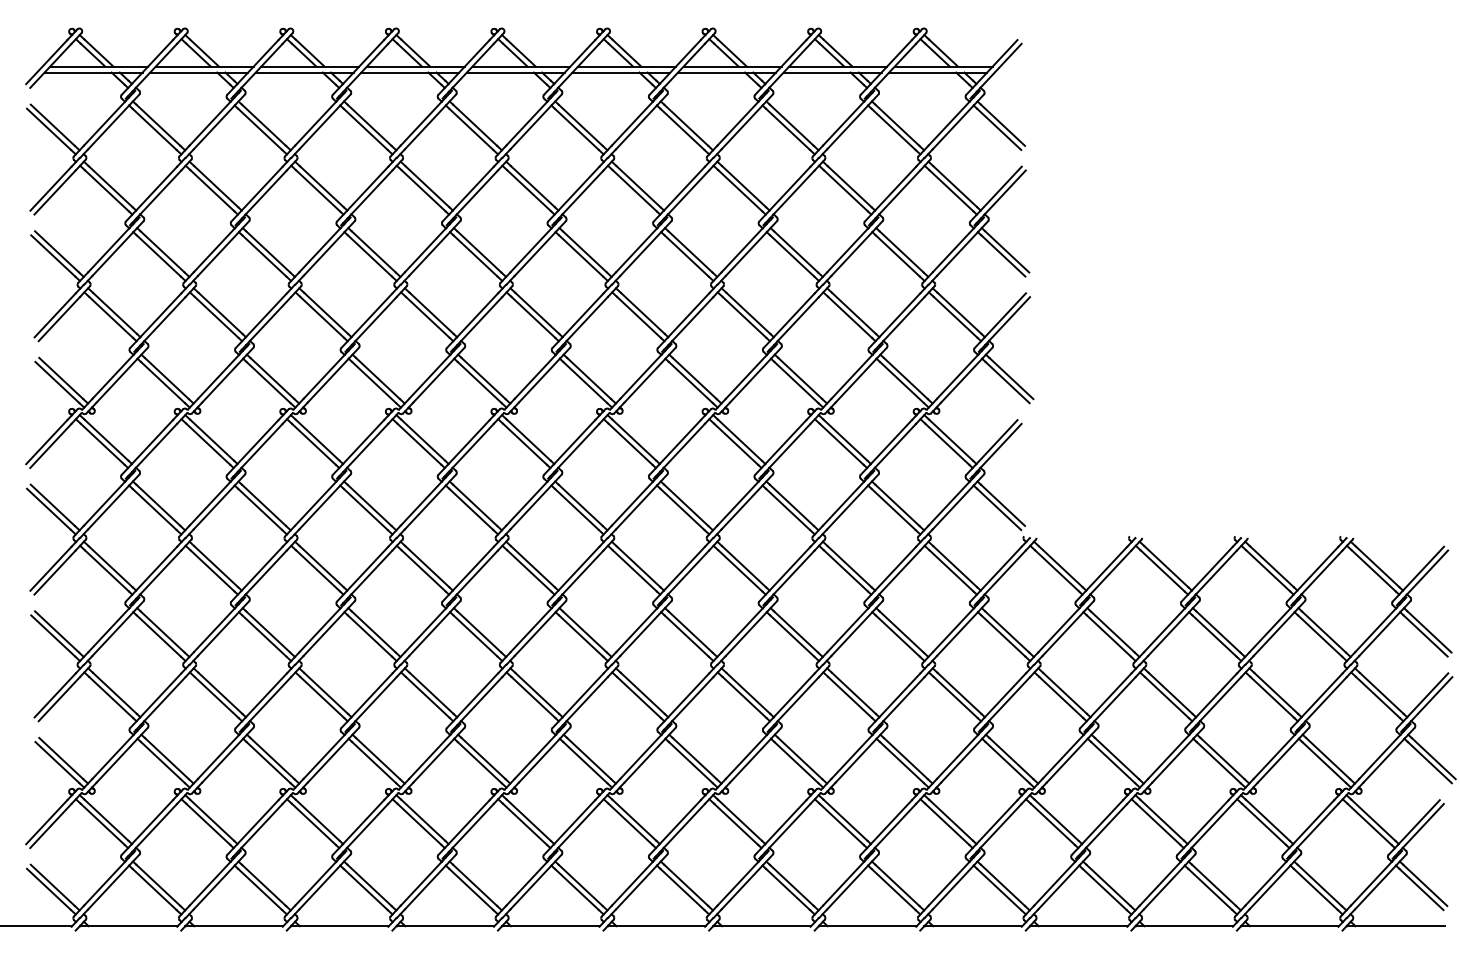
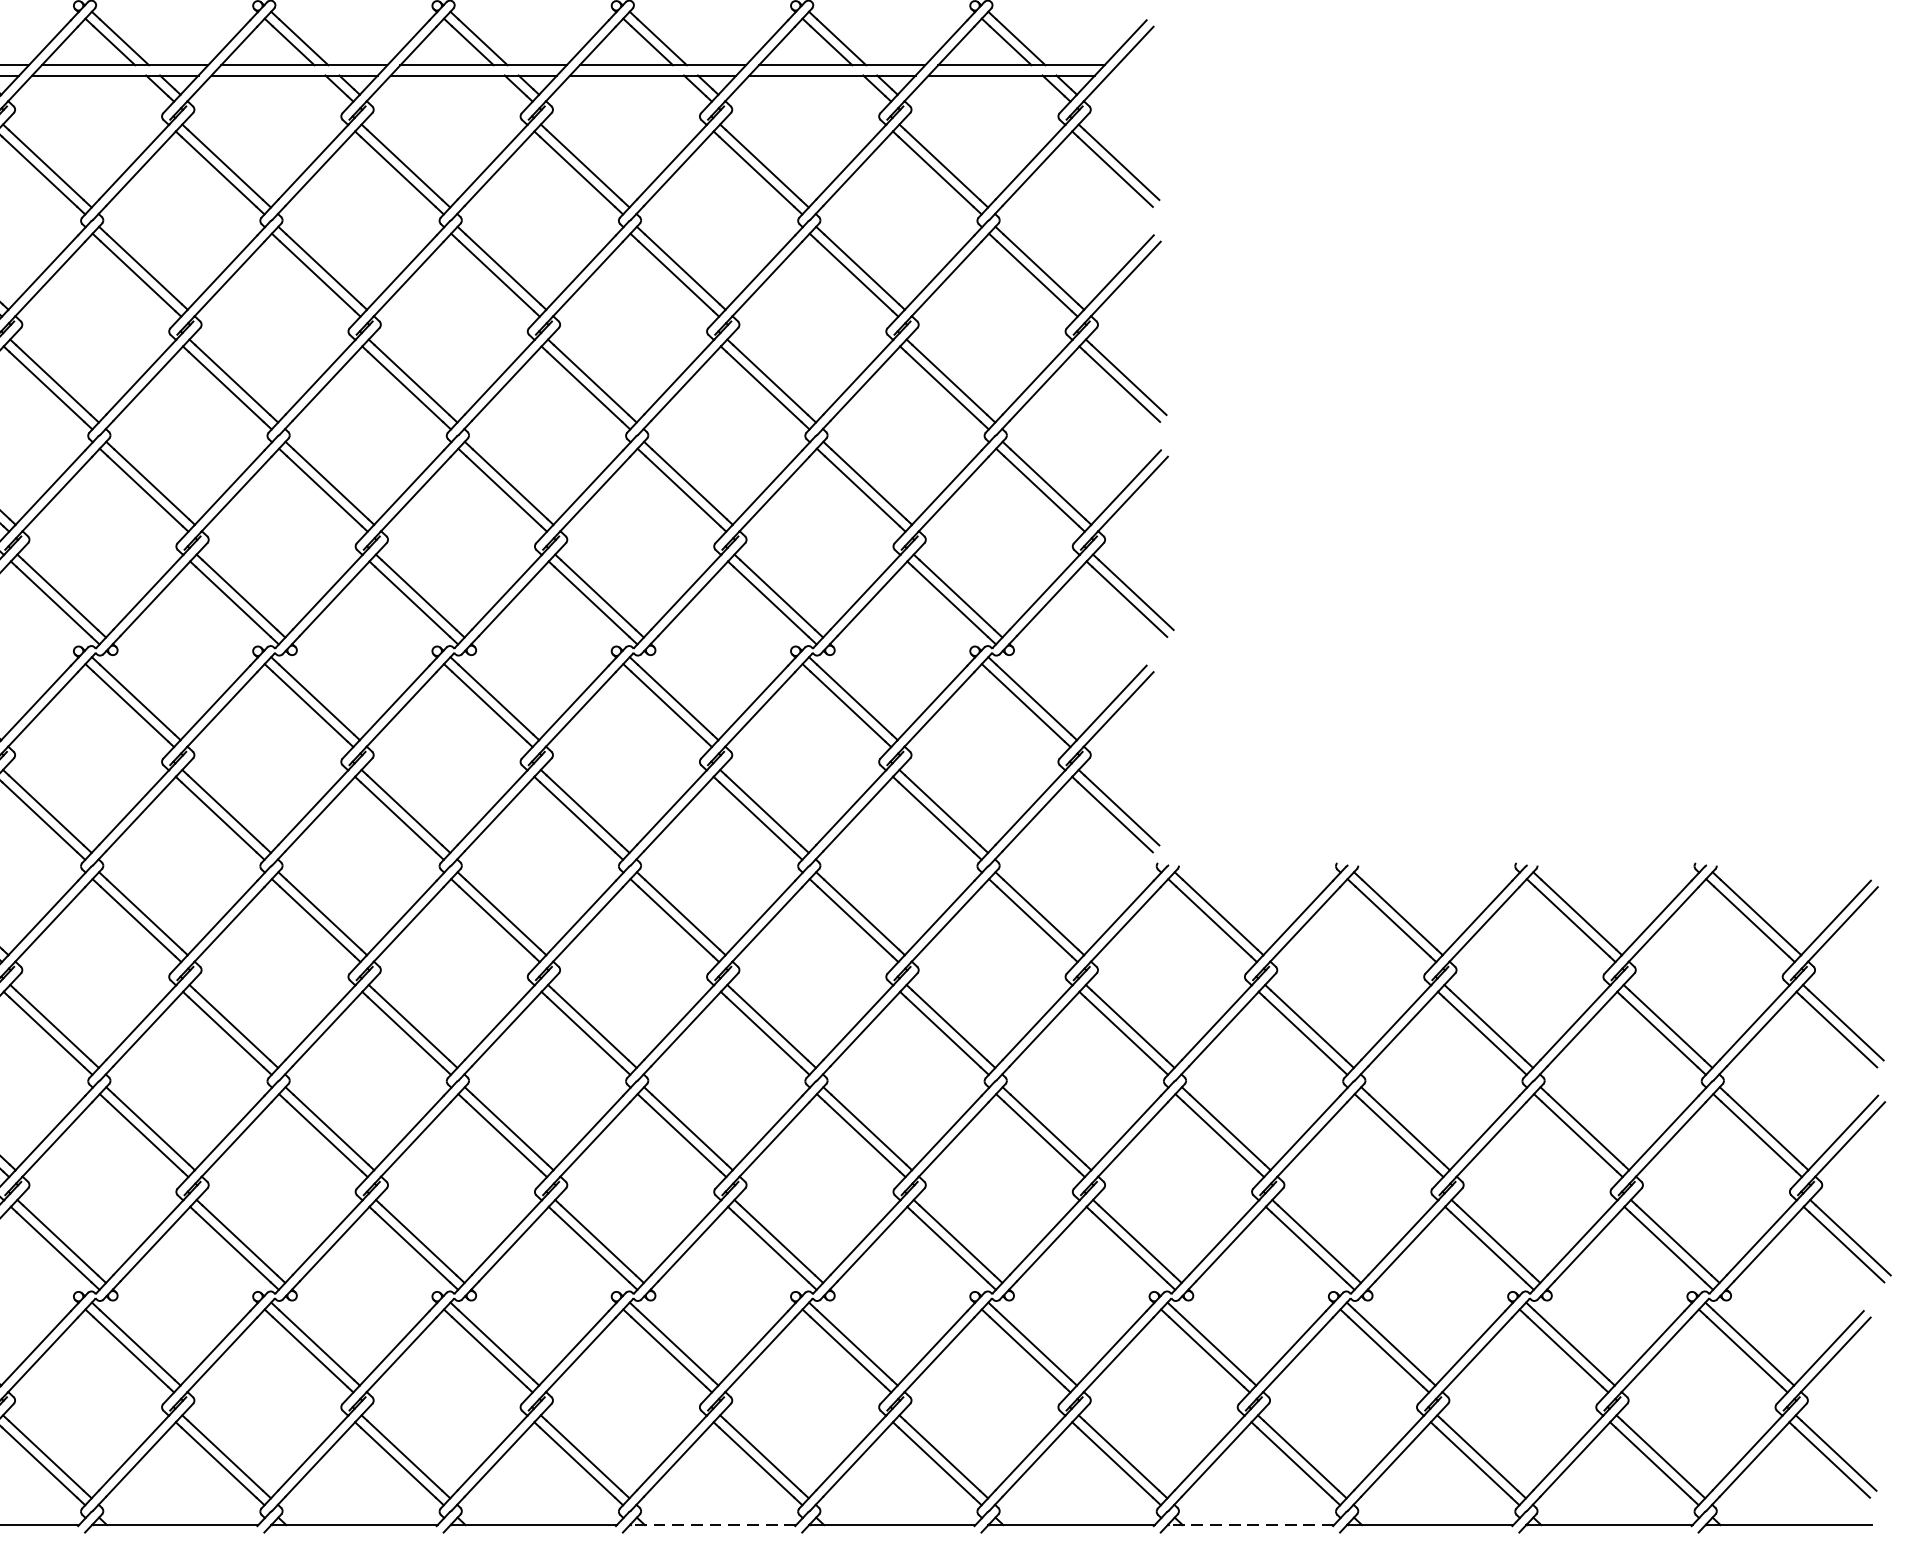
line: (762, 926) -> (713, 1525), solid -> dashed
line: (1078, 926) -> (1250, 1525), solid -> dashed

